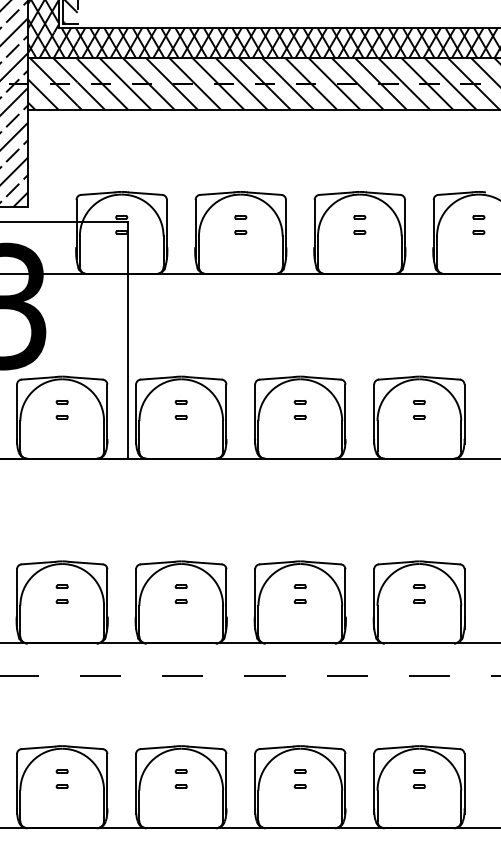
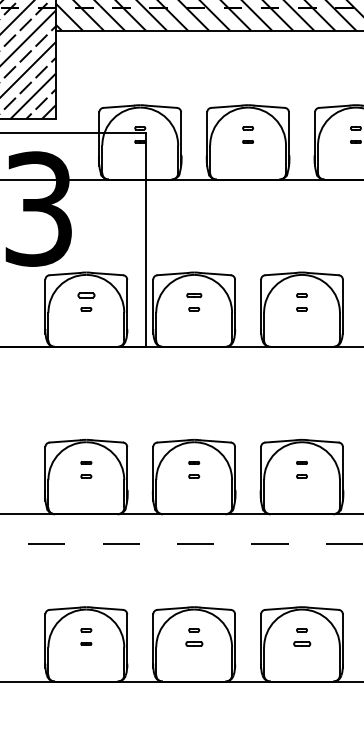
part: (61, 402) -> (85, 295), size x1.6
part: (180, 402) -> (193, 295), size x1.4
part: (180, 786) -> (193, 643), size x1.6
part: (299, 786) -> (301, 643), size x1.6

